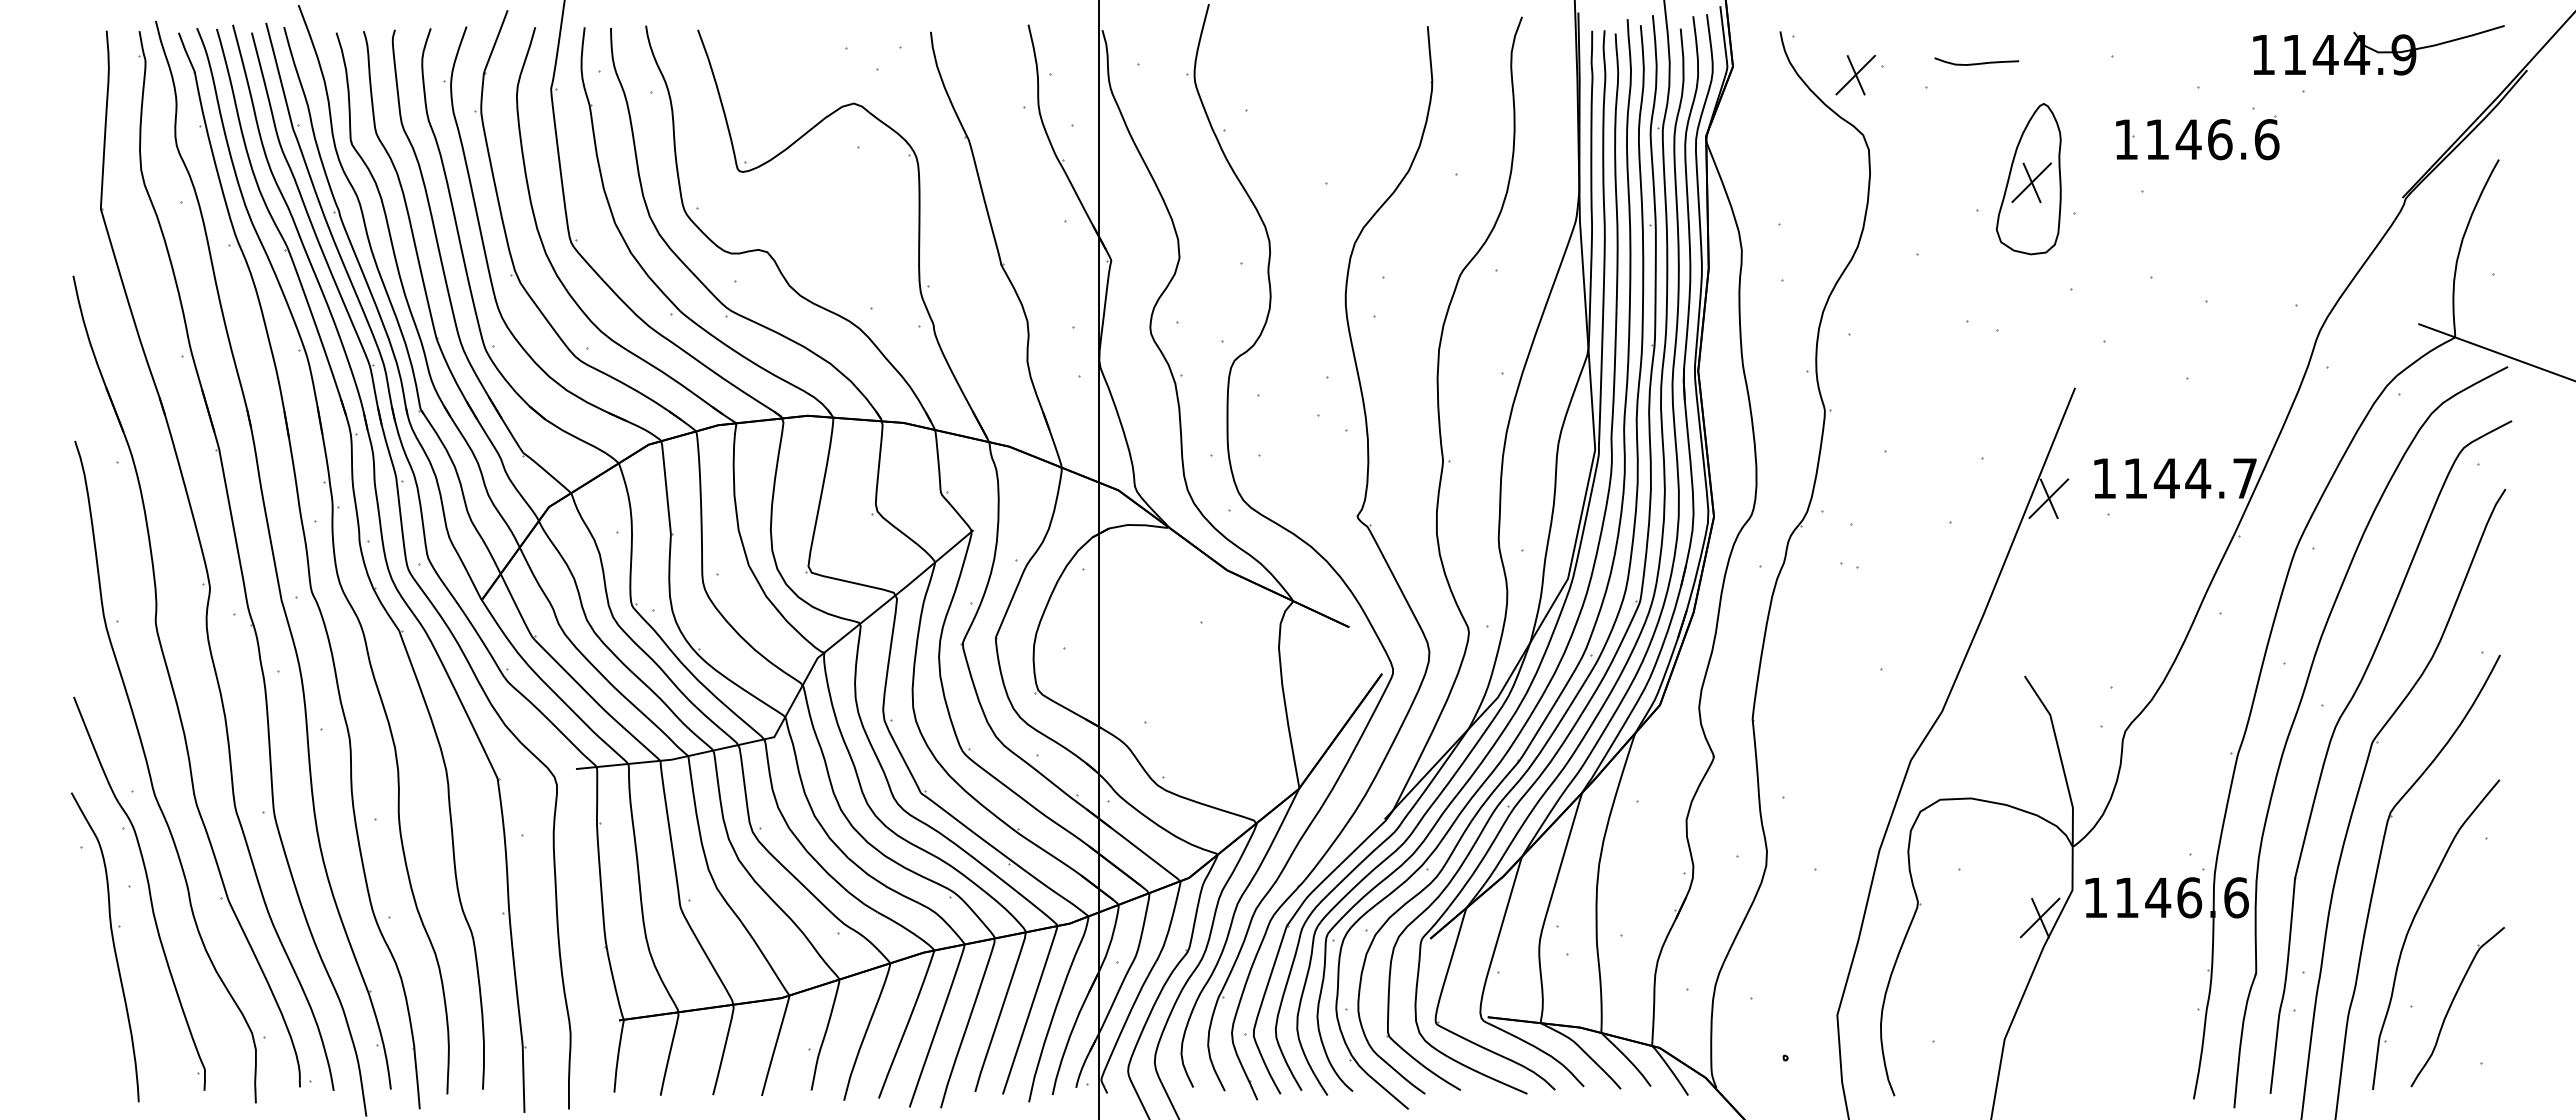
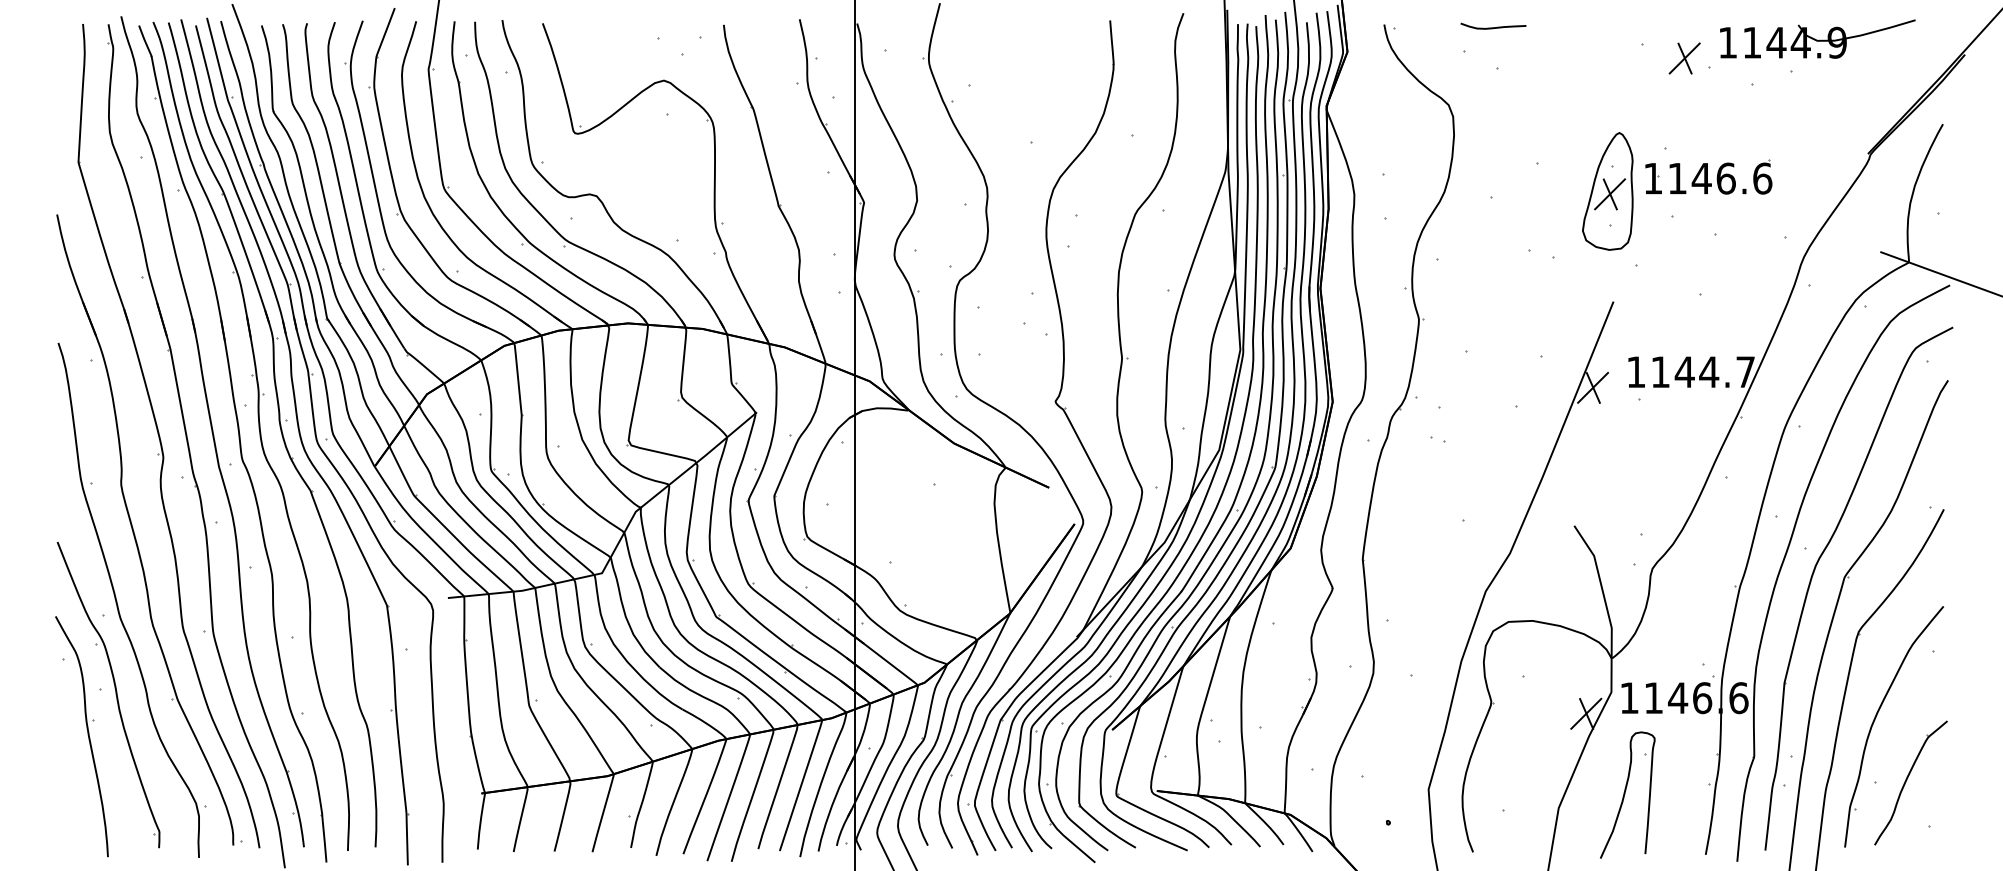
part: (2378, 50) -> (1817, 39), moved
curve: (1976, 63) -> (1493, 27), moved
part: (1855, 74) -> (1684, 58), moved
part: (2197, 137) -> (1708, 176), moved
part: (2028, 179) -> (1607, 191), moved
part: (2092, 1022) -> (1626, 795), added

